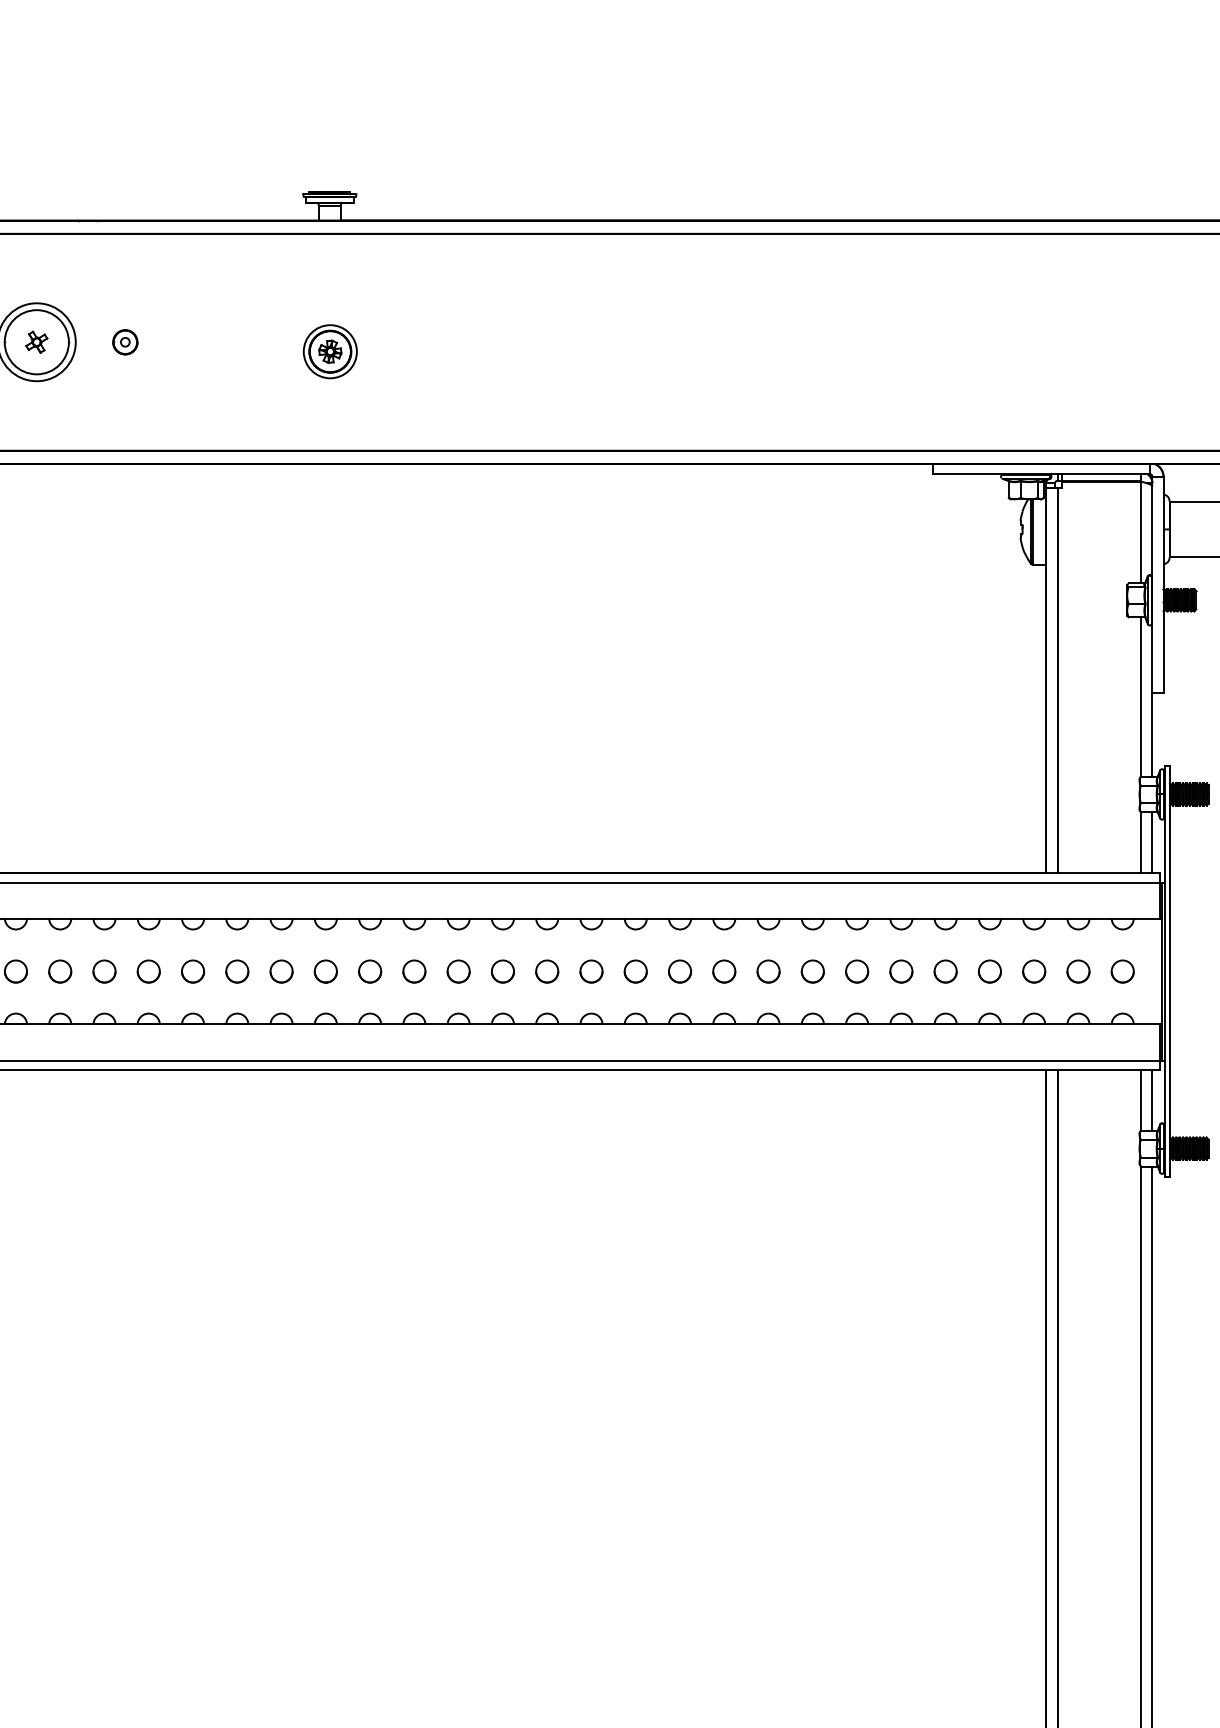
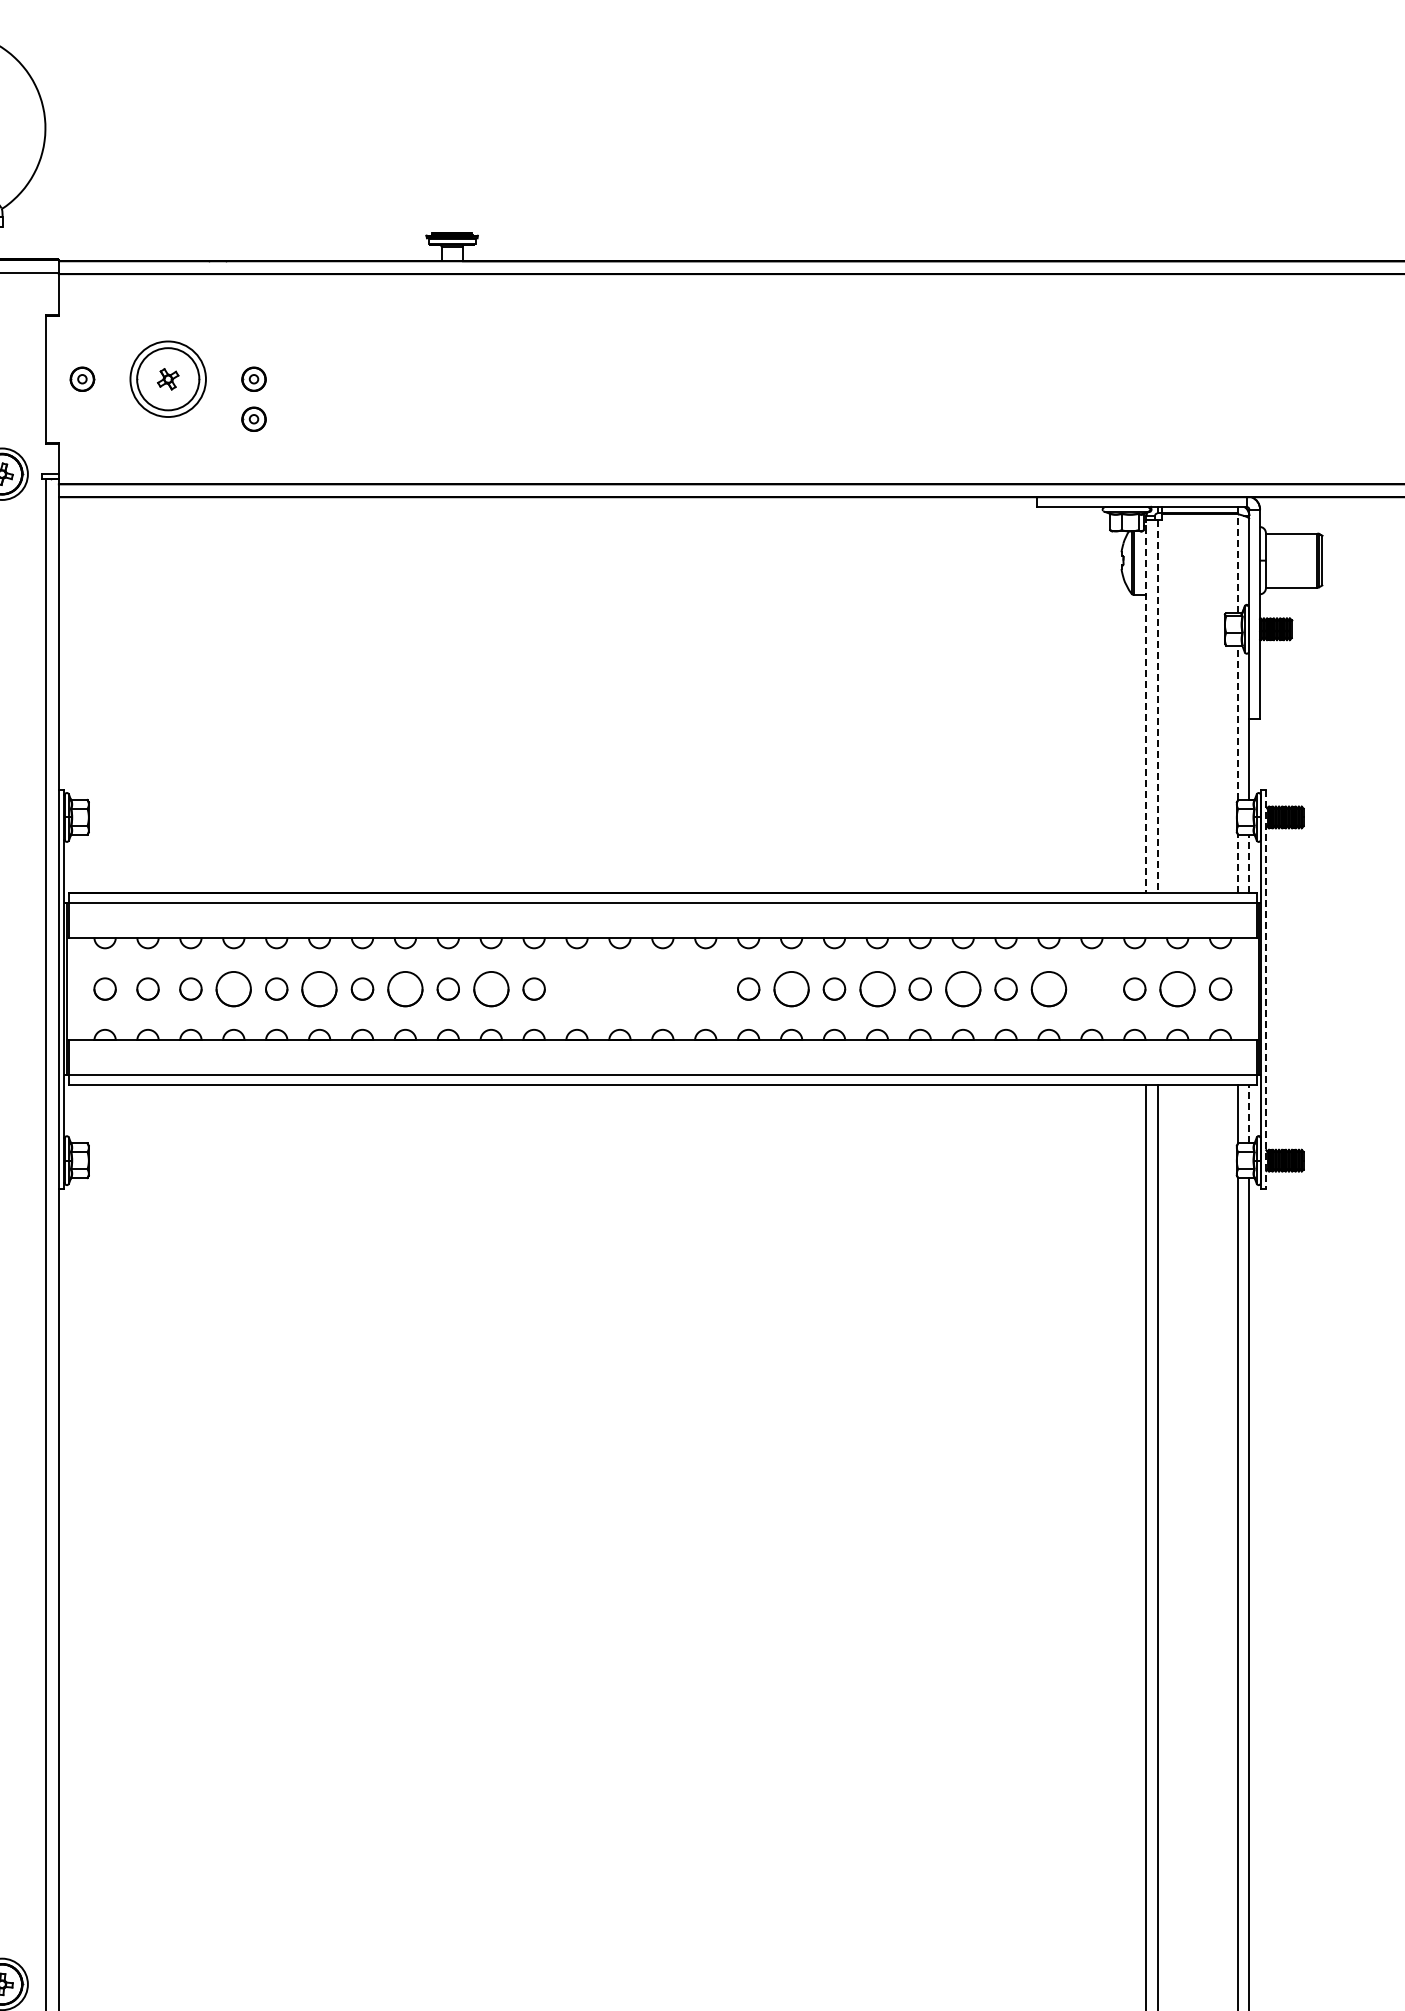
part: (330, 351) -> (452, 388), removed
part: (124, 382) -> (253, 418), added
line: (1141, 532) -> (1238, 563), solid -> dashed
line: (1046, 677) -> (1146, 704), solid -> dashed
line: (1057, 679) -> (1157, 706), solid -> dashed
line: (1141, 696) -> (1238, 722), solid -> dashed
line: (1141, 841) -> (1238, 863), solid -> dashed
line: (1152, 841) -> (1249, 863), solid -> dashed
circle: (104, 970) -> (233, 988), size x1.6
circle: (192, 970) -> (319, 988), size x1.6
part: (281, 970) -> (405, 988), size x1.6
circle: (369, 970) -> (490, 988), size x1.6
circle: (458, 970) -> (576, 988), removed
circle: (502, 970) -> (619, 988), removed
circle: (546, 970) -> (662, 988), removed
circle: (591, 970) -> (705, 988), removed
part: (679, 970) -> (791, 988), size x1.6
circle: (767, 970) -> (876, 988), size x1.6
circle: (856, 970) -> (962, 988), size x1.6
circle: (945, 970) -> (1048, 988), size x1.6
circle: (989, 970) -> (1091, 988), removed
circle: (1078, 970) -> (1177, 988), size x1.6
line: (1170, 971) -> (1266, 989), solid -> dashed
line: (1152, 1099) -> (1249, 1113), solid -> dashed

